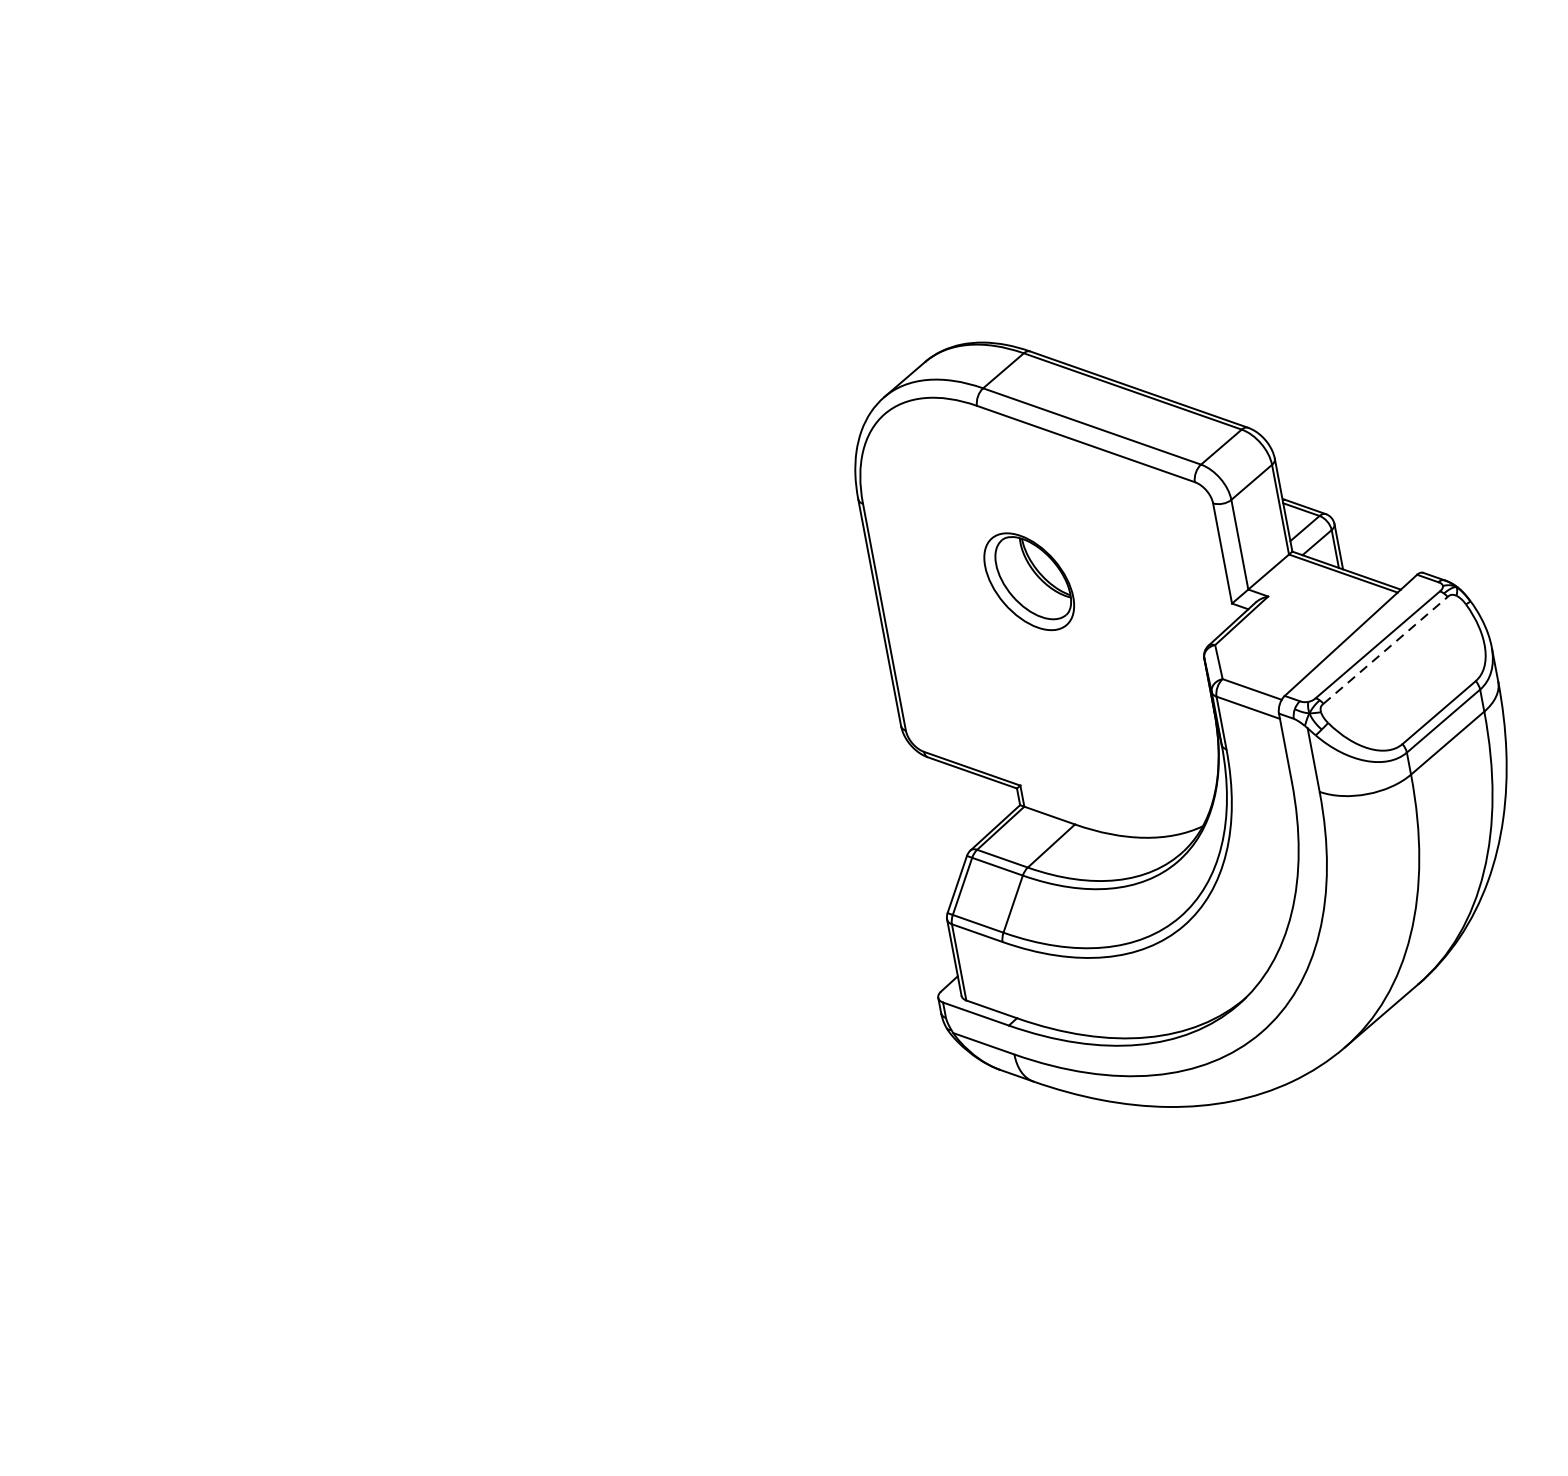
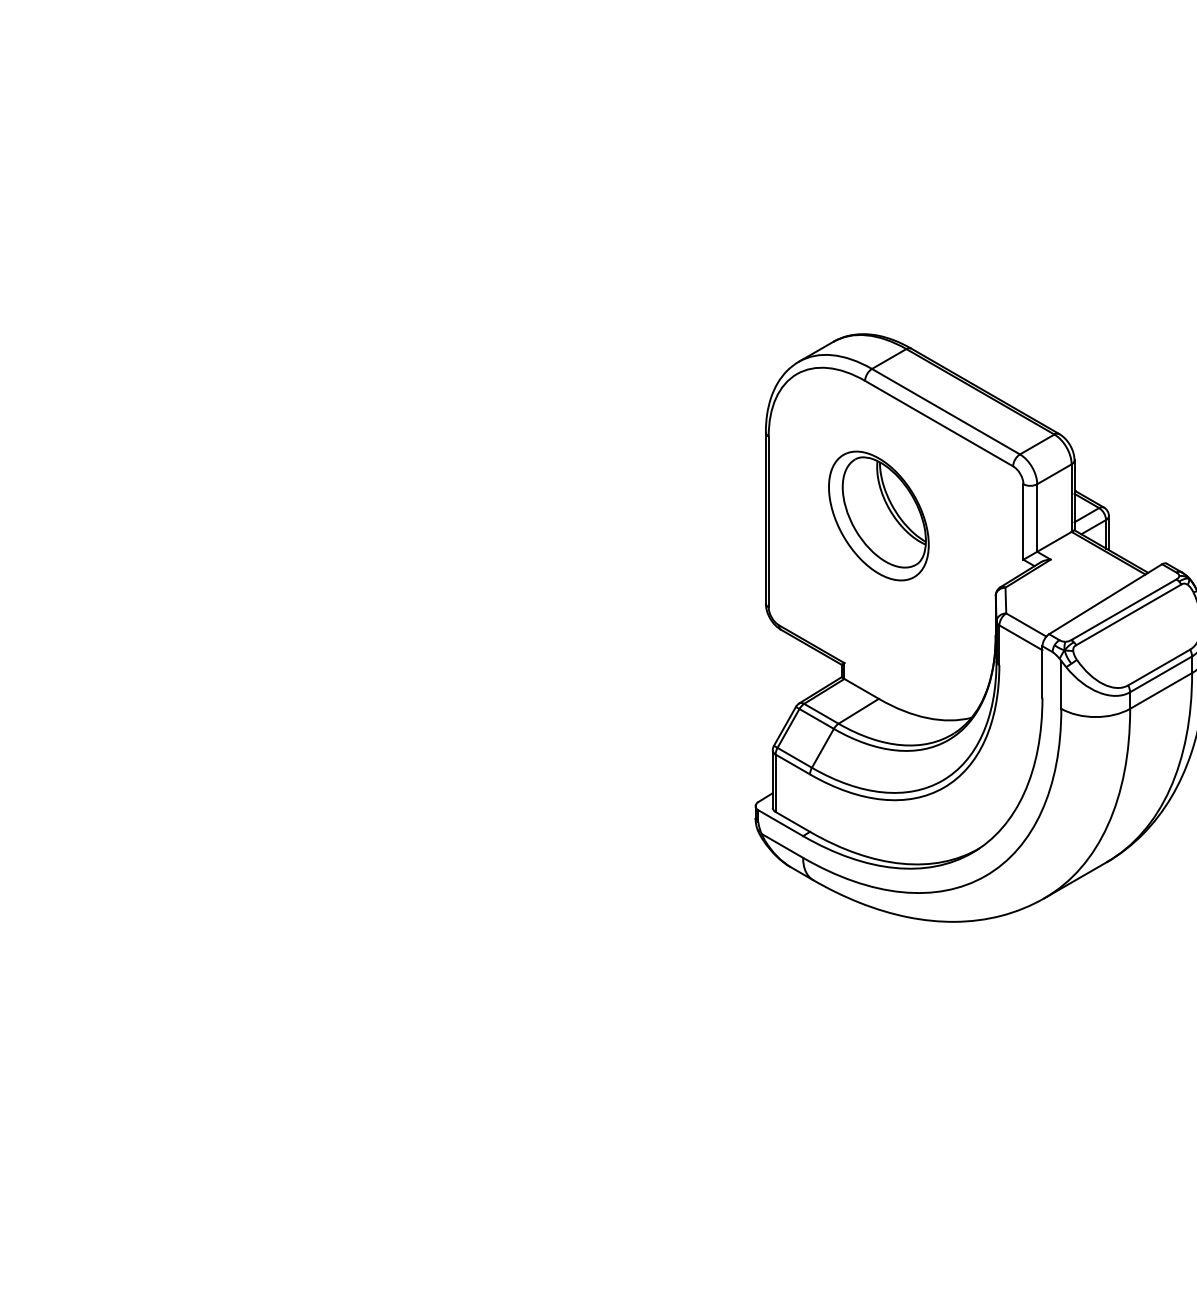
part: (1028, 581) -> (878, 515), size x1.67
line: (1385, 649) -> (1128, 614), dashed -> solid

